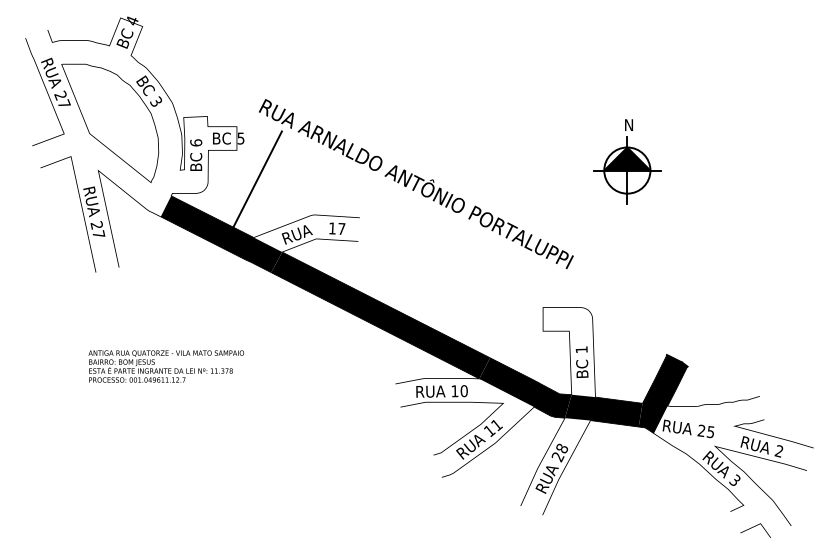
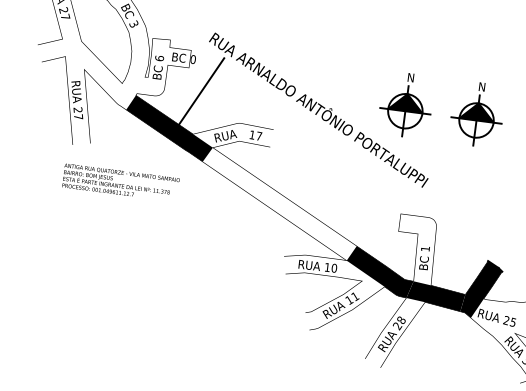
text: (240, 138) -> (192, 59), 5 -> 0
part: (531, 161) -> (406, 104), added
fill: (380, 315) -> (279, 204), removed
text: (165, 366) -> (120, 182), moved

